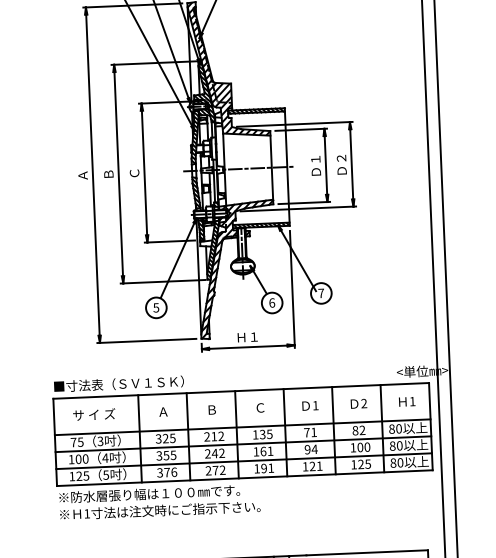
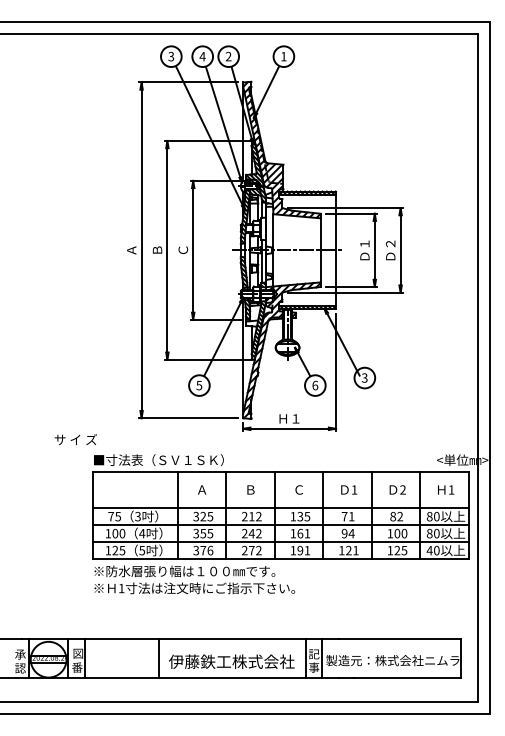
text: (320, 292) -> (364, 377), 7 -> 3
text: (93, 414) -> (75, 439), moved
text: (393, 462) -> (429, 550), 80 -> 40

